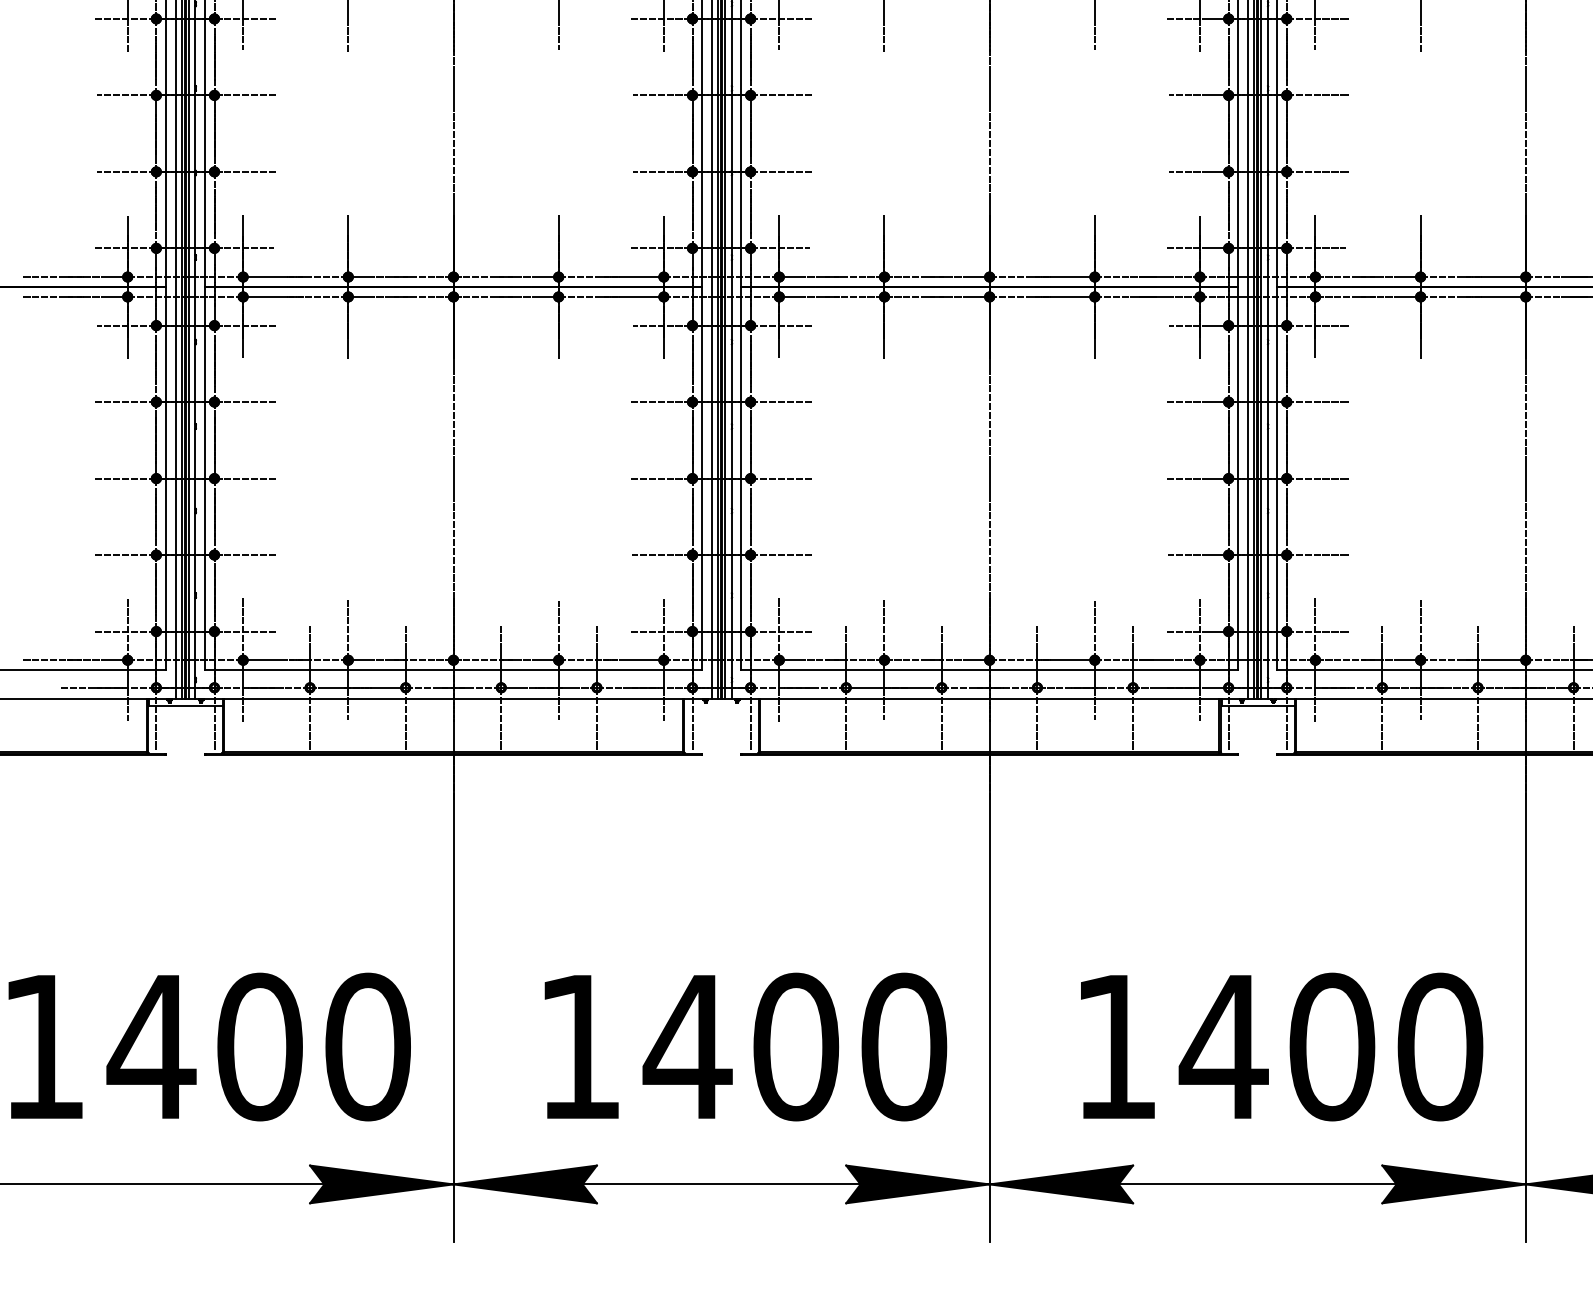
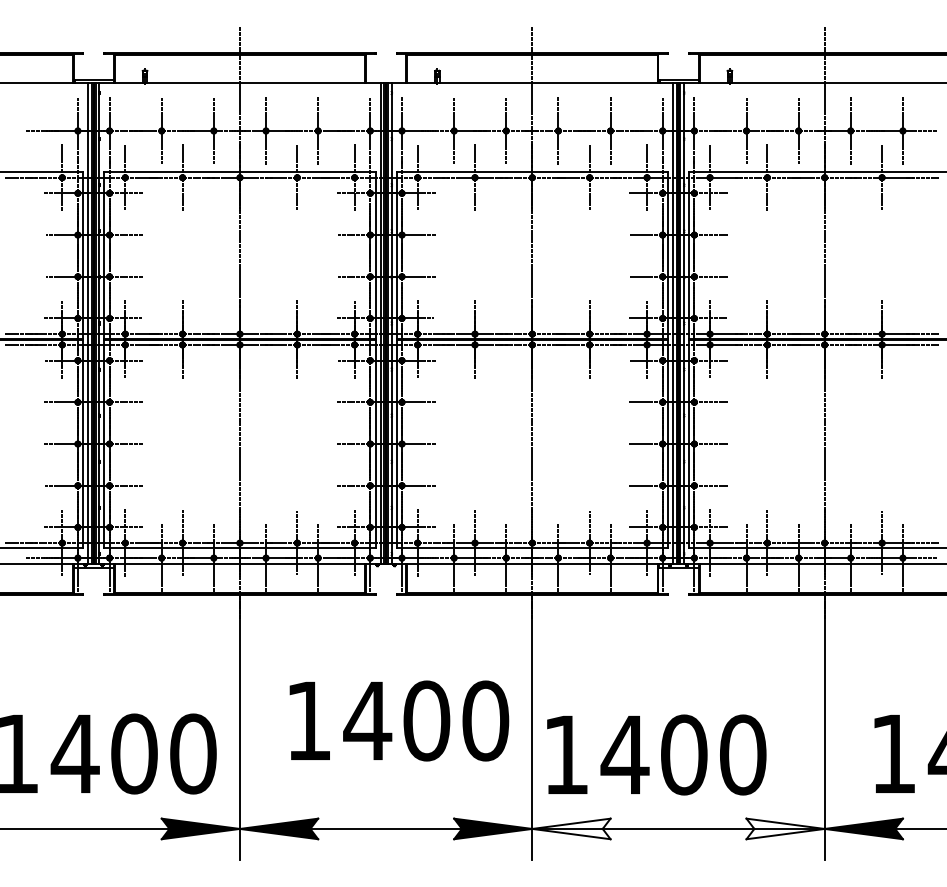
text: (746, 1046) -> (399, 720), moved
text: (1281, 1046) -> (656, 754), moved
fill: (1061, 1183) -> (571, 828), removed
fill: (1453, 1183) -> (785, 828), removed

